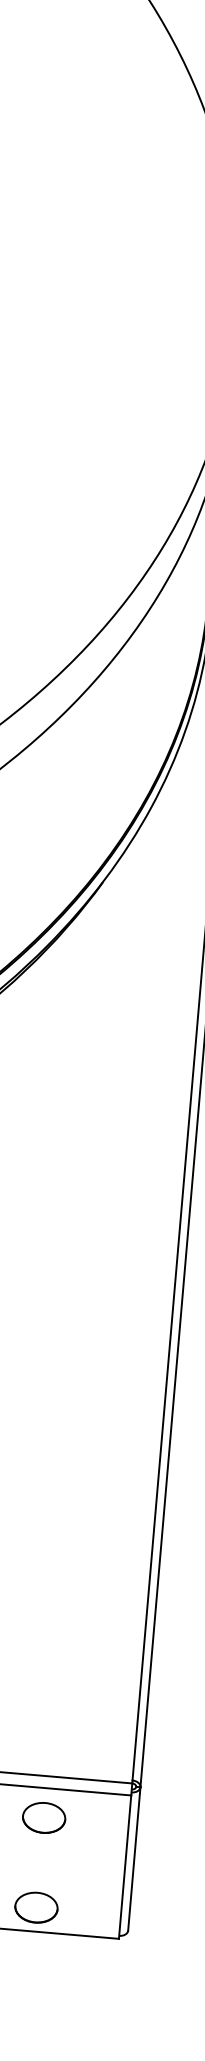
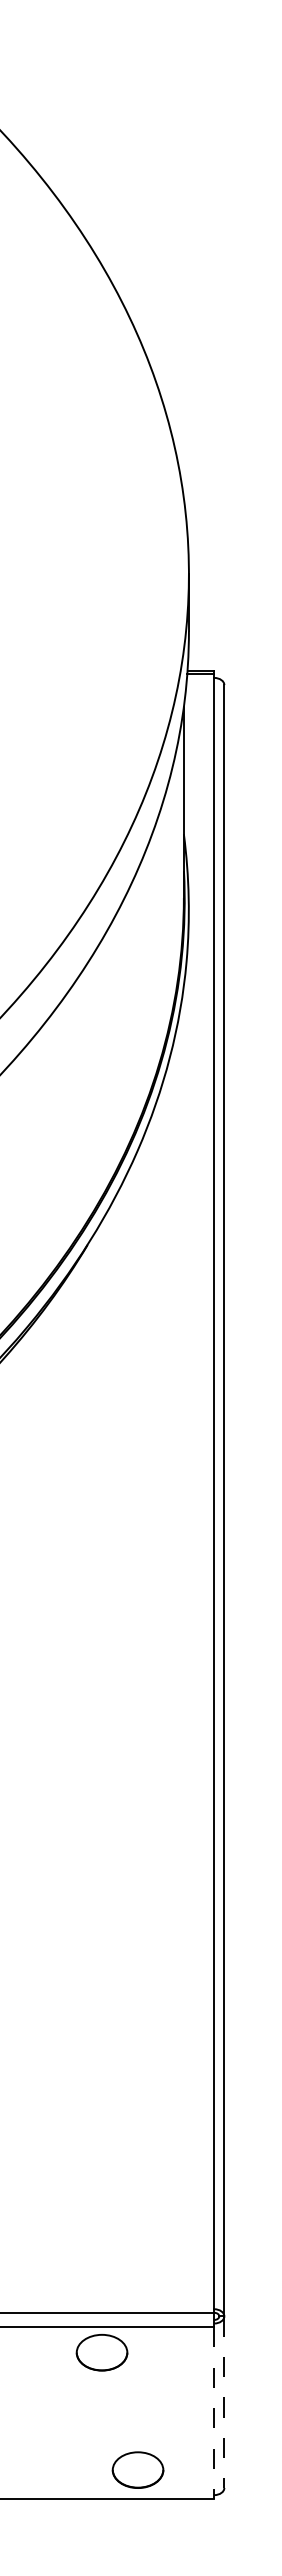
part: (43, 1817) -> (101, 2352), moved
line: (134, 1859) -> (224, 2402), solid -> dashed
line: (125, 1866) -> (214, 2412), solid -> dashed
part: (36, 1907) -> (137, 2469), moved

